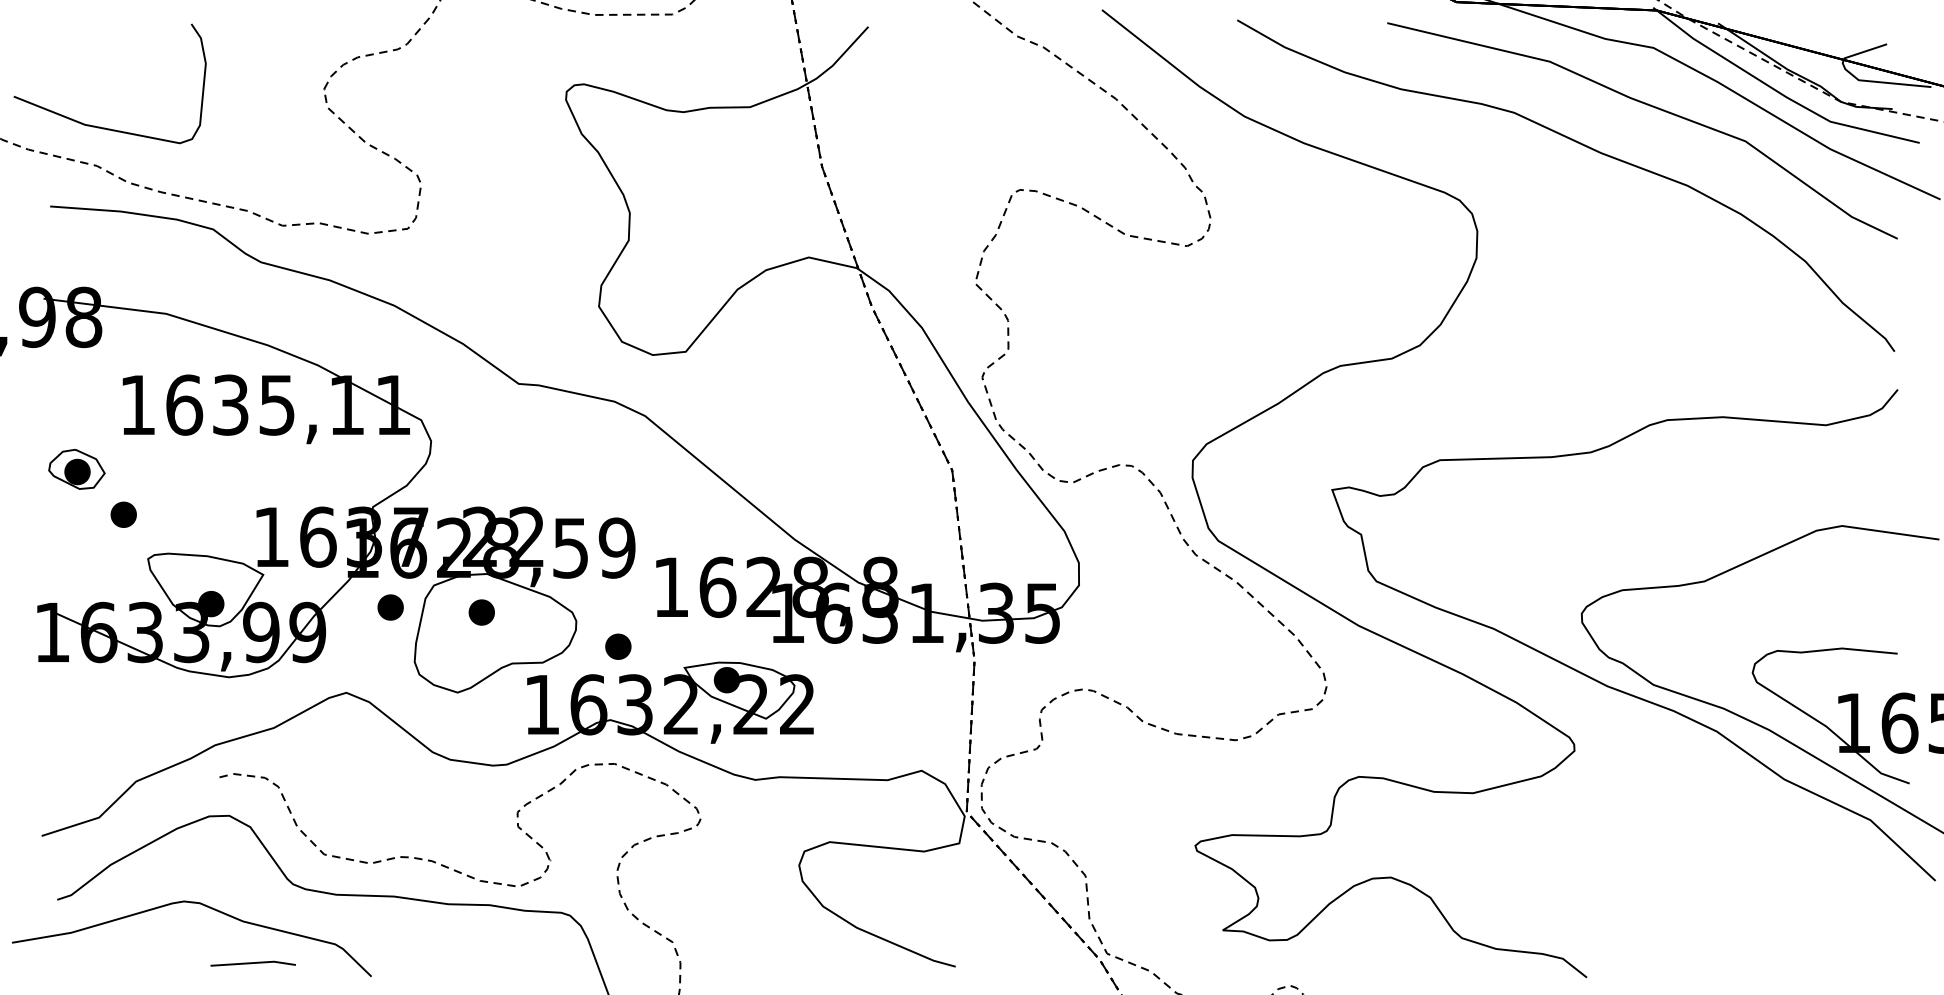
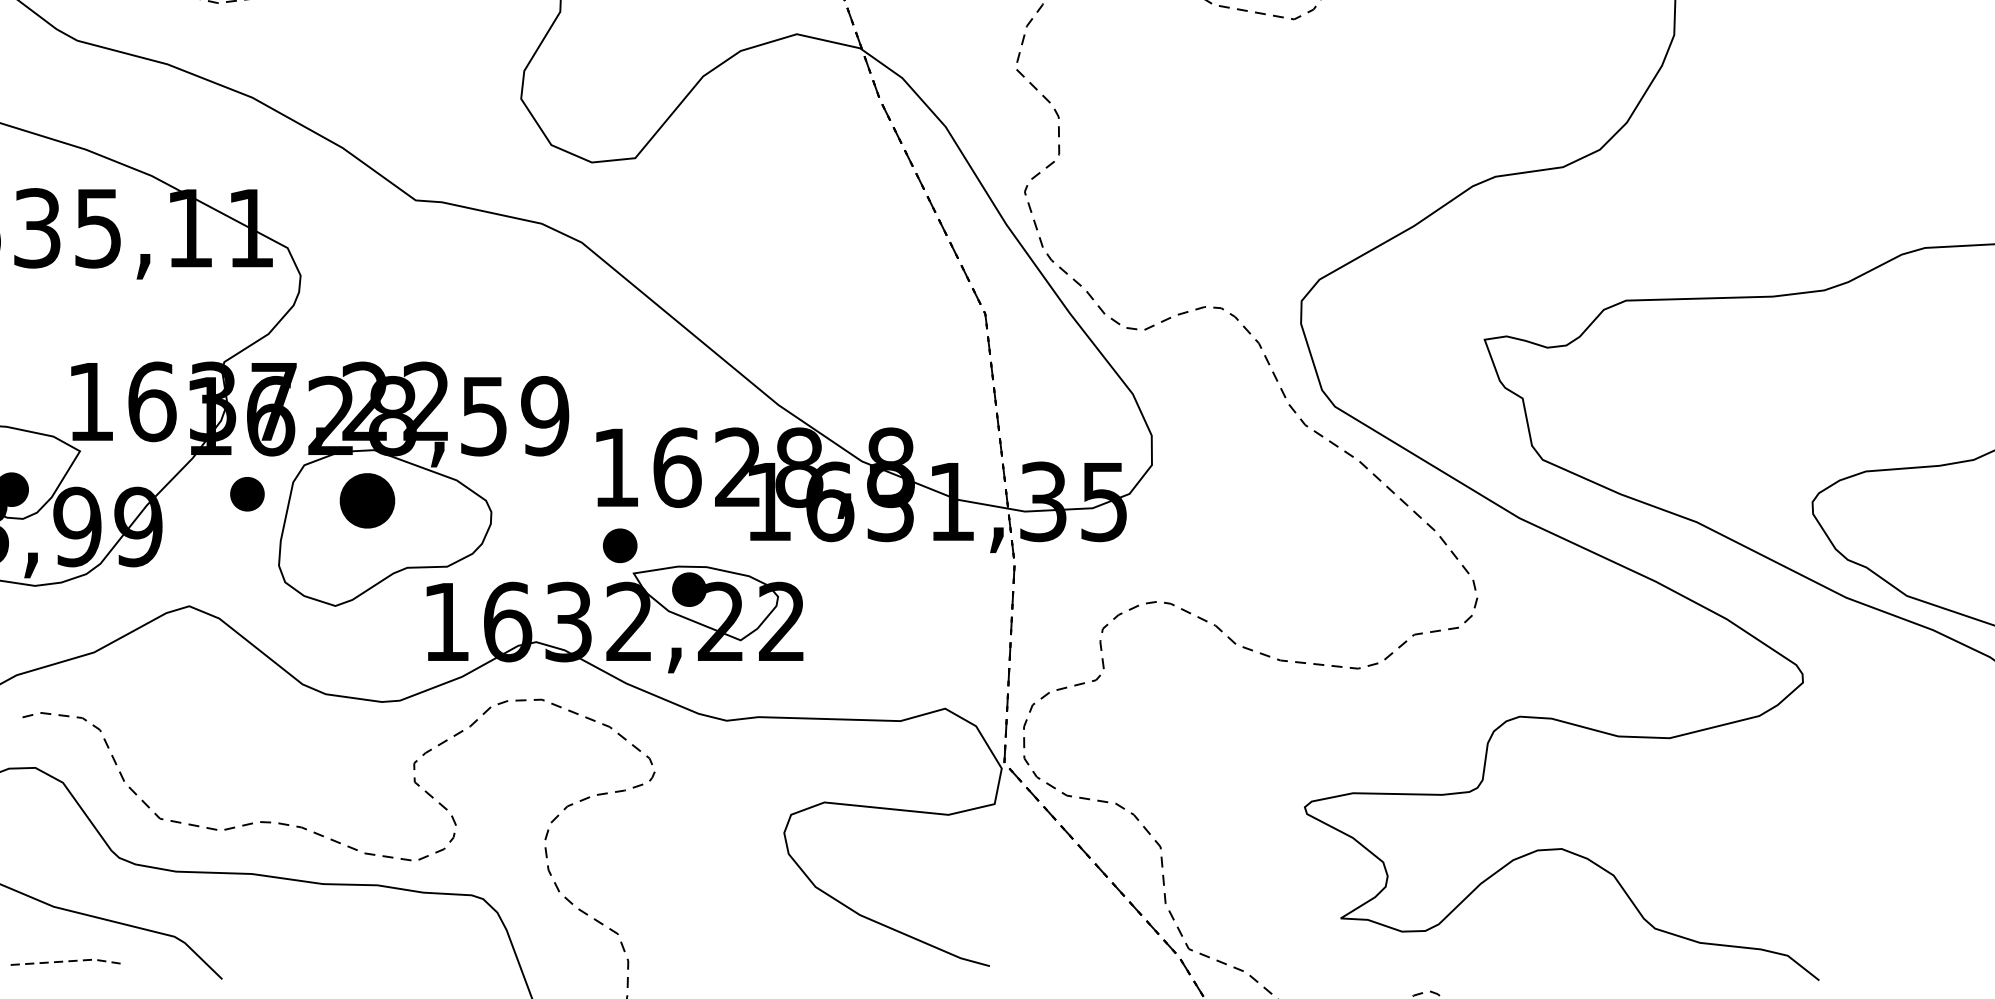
part: (481, 612) -> (366, 500), size x1.6
part: (618, 646) -> (620, 545), moved
line: (254, 963) -> (68, 961), solid -> dashed

